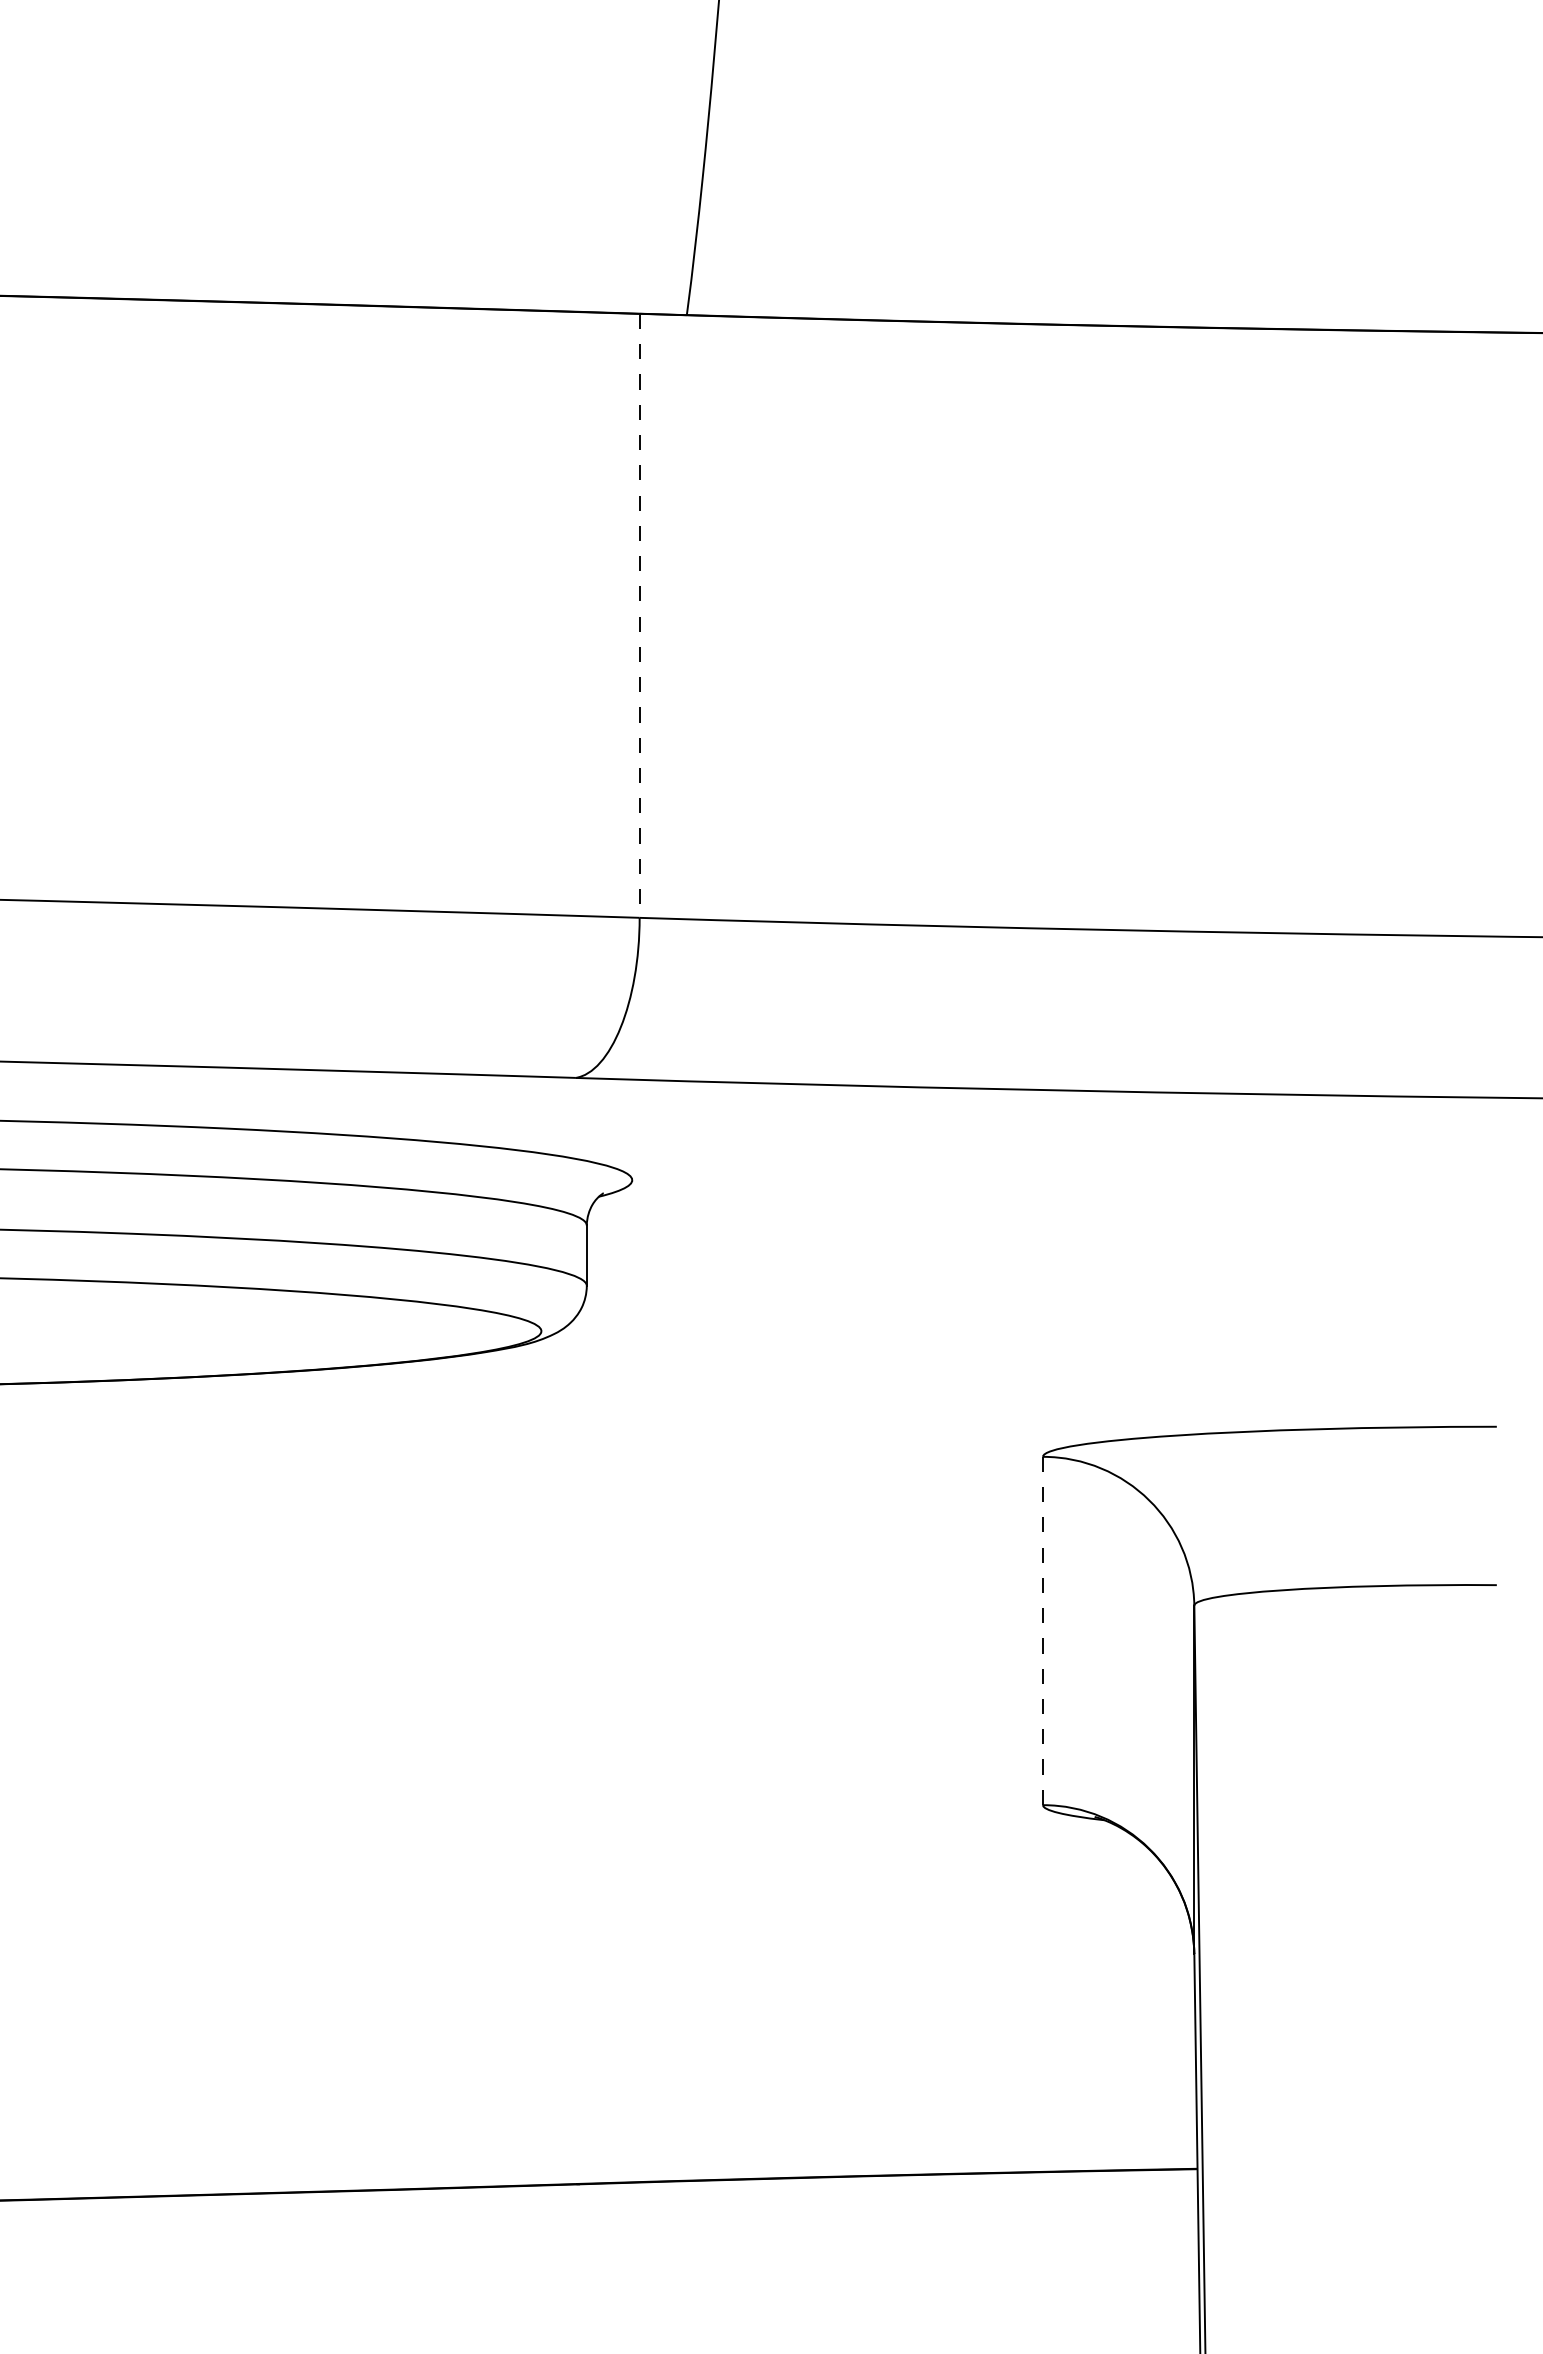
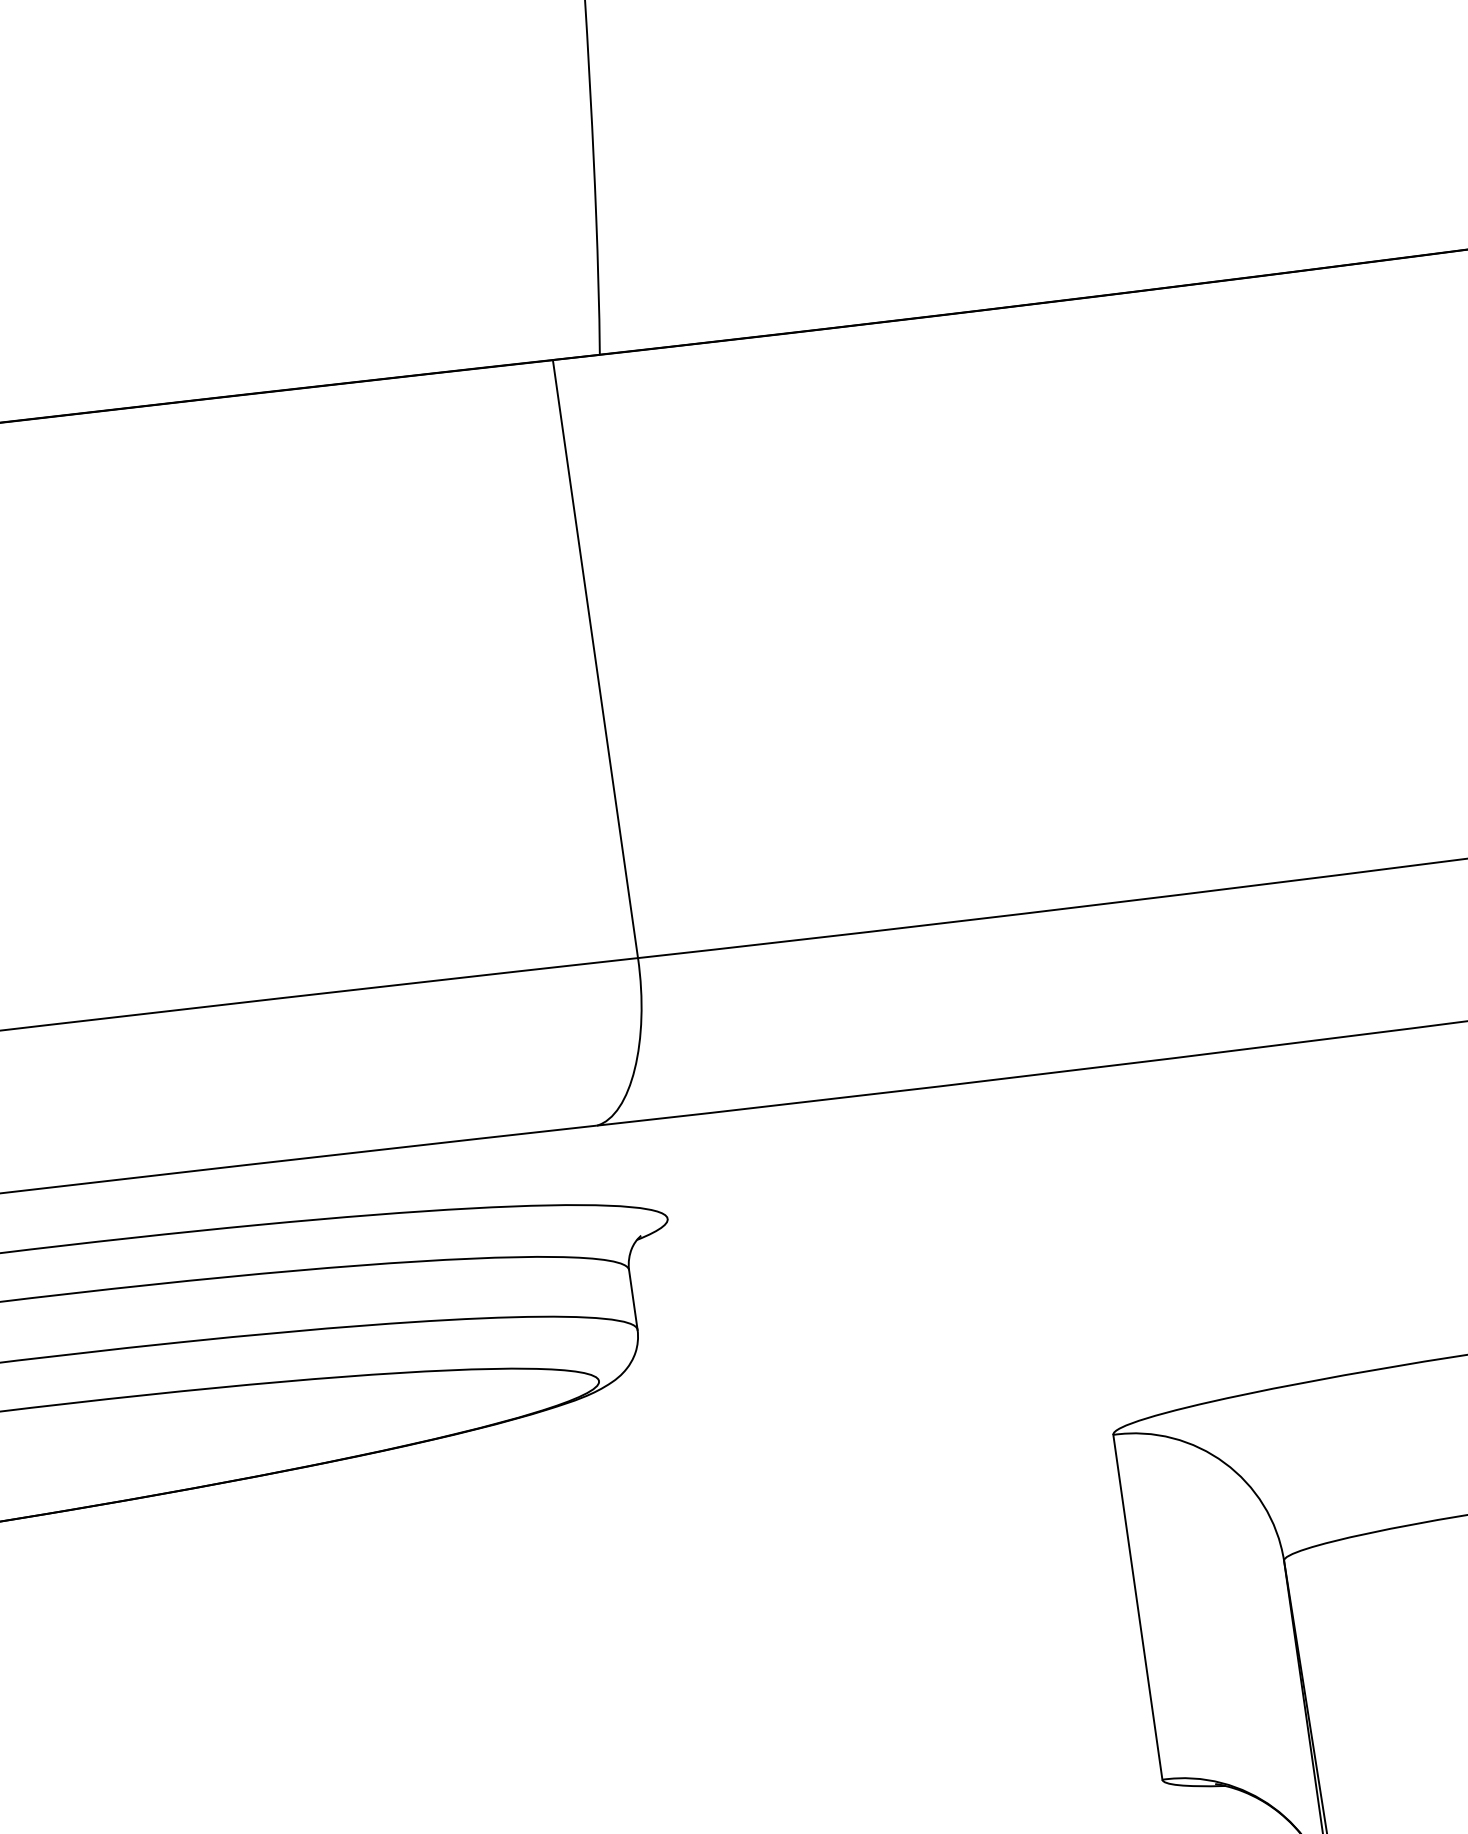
line: (639, 615) -> (595, 658), dashed -> solid
line: (1043, 1631) -> (1138, 1607), dashed -> solid

